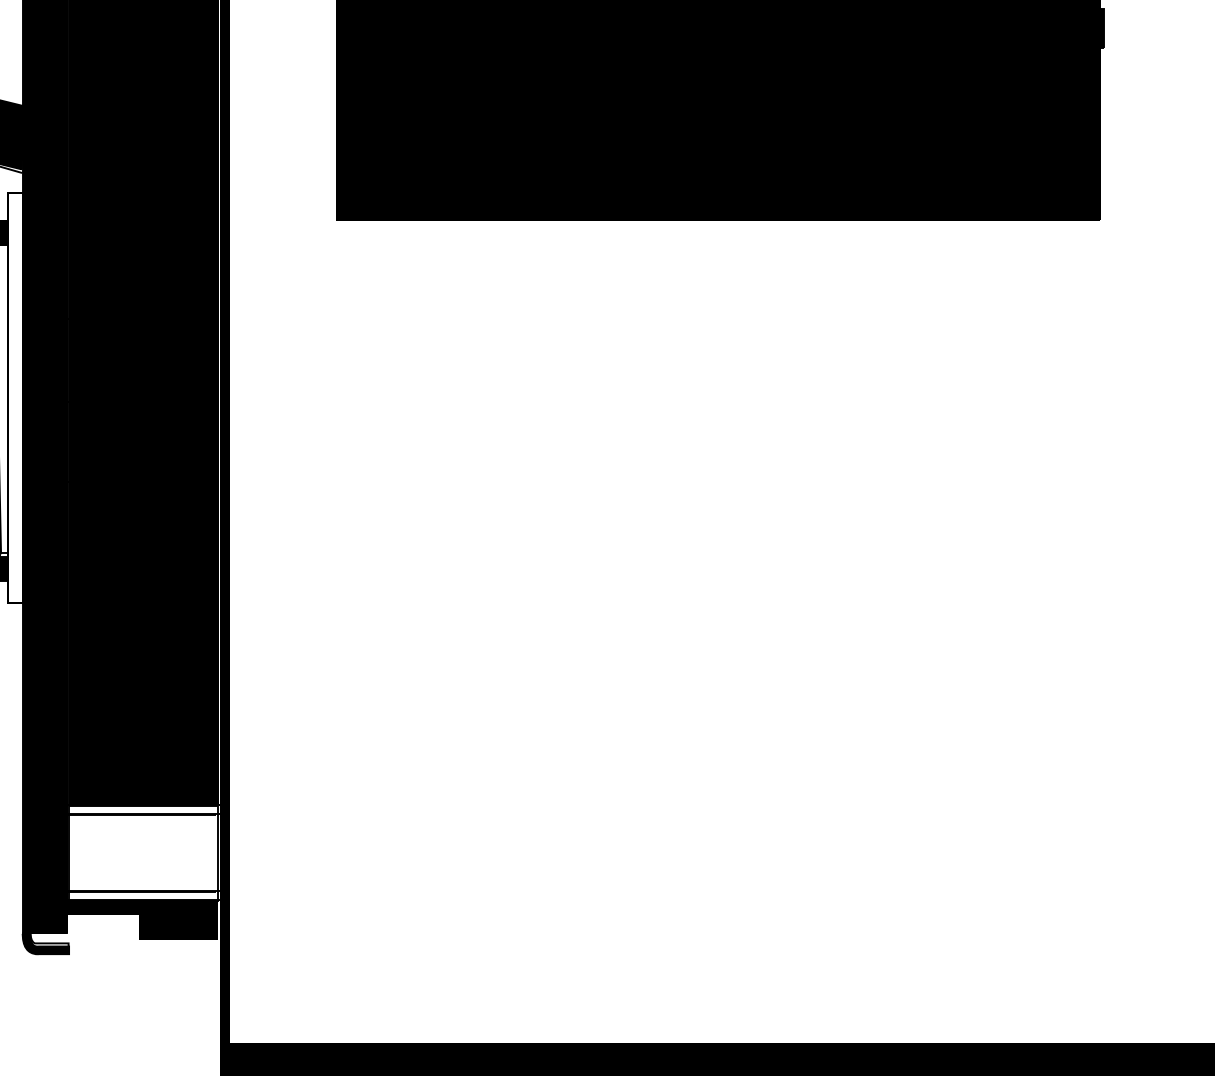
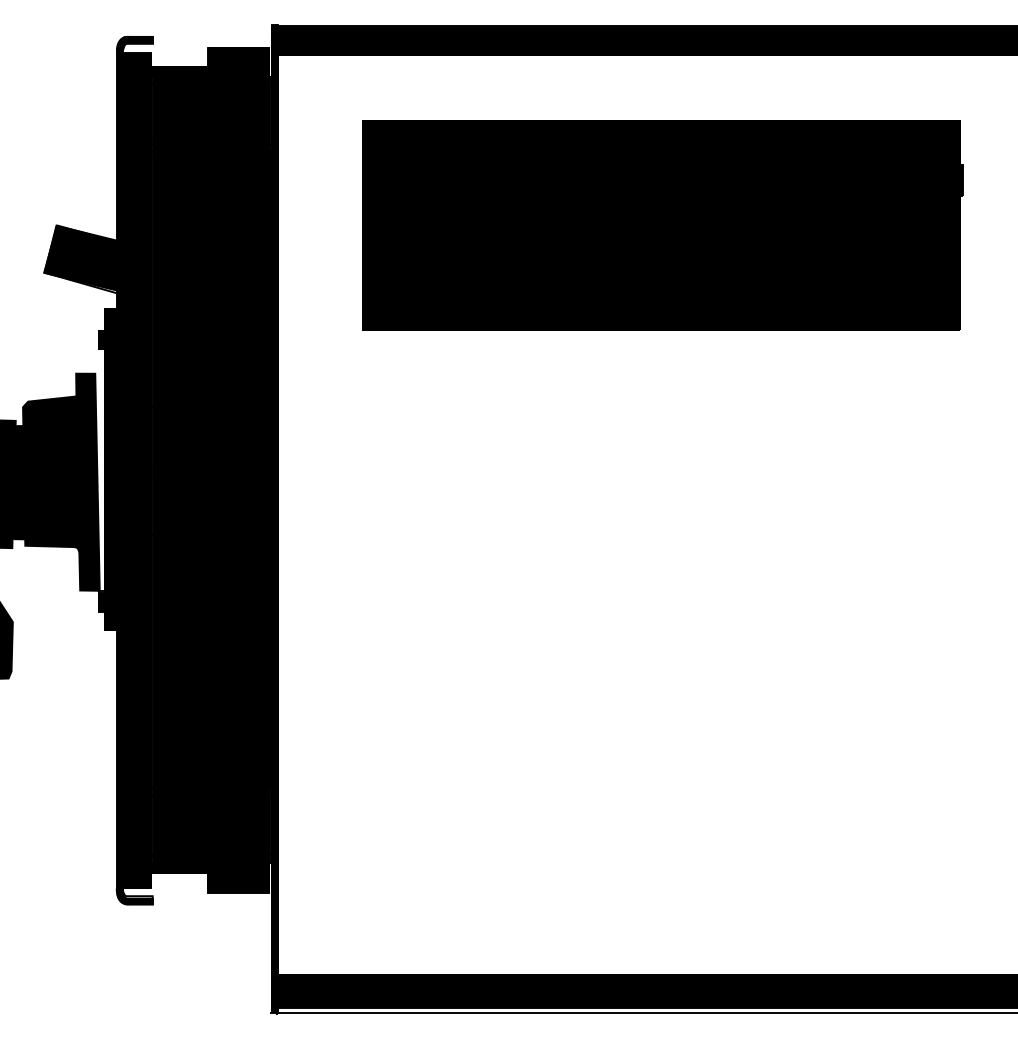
fill: (14, 397) -> (110, 468), added
fill: (142, 853) -> (210, 825), added

